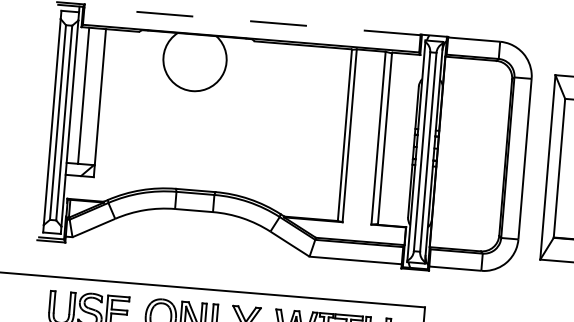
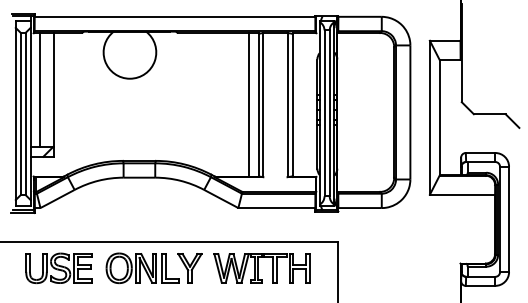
line: (251, 20) -> (174, 16), dashed -> solid
line: (331, 133) -> (248, 104), added

